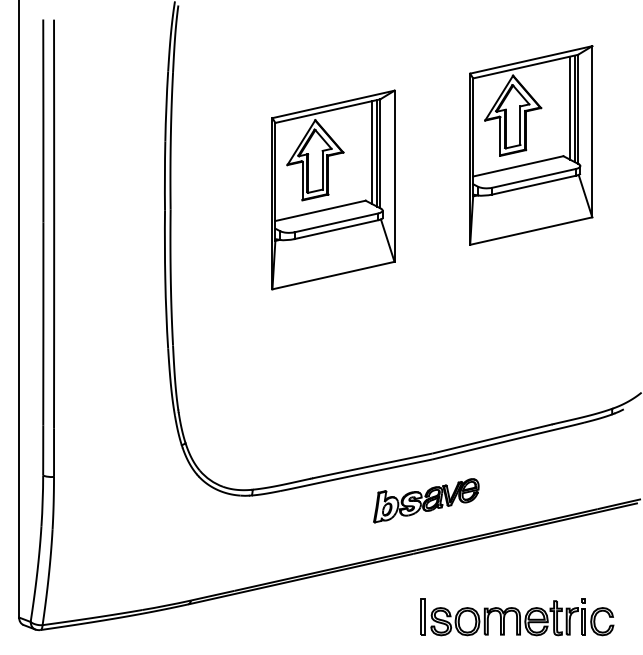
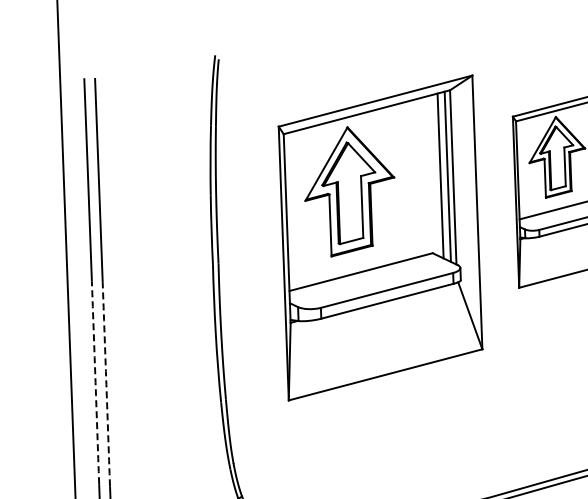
part: (333, 189) -> (380, 237), size x1.6
arc: (43, 324) -> (95, 383), solid -> dashed
arc: (54, 326) -> (106, 384), solid -> dashed

